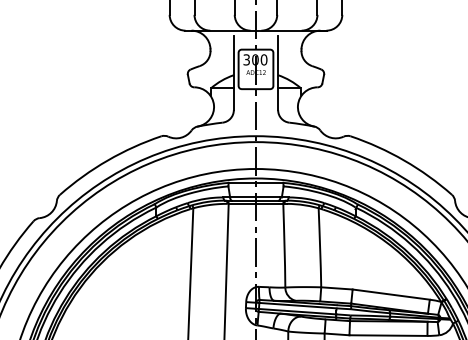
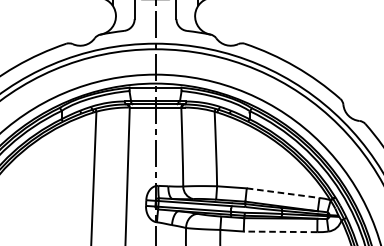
line: (391, 294) -> (283, 193), solid -> dashed
line: (388, 335) -> (280, 231), solid -> dashed

